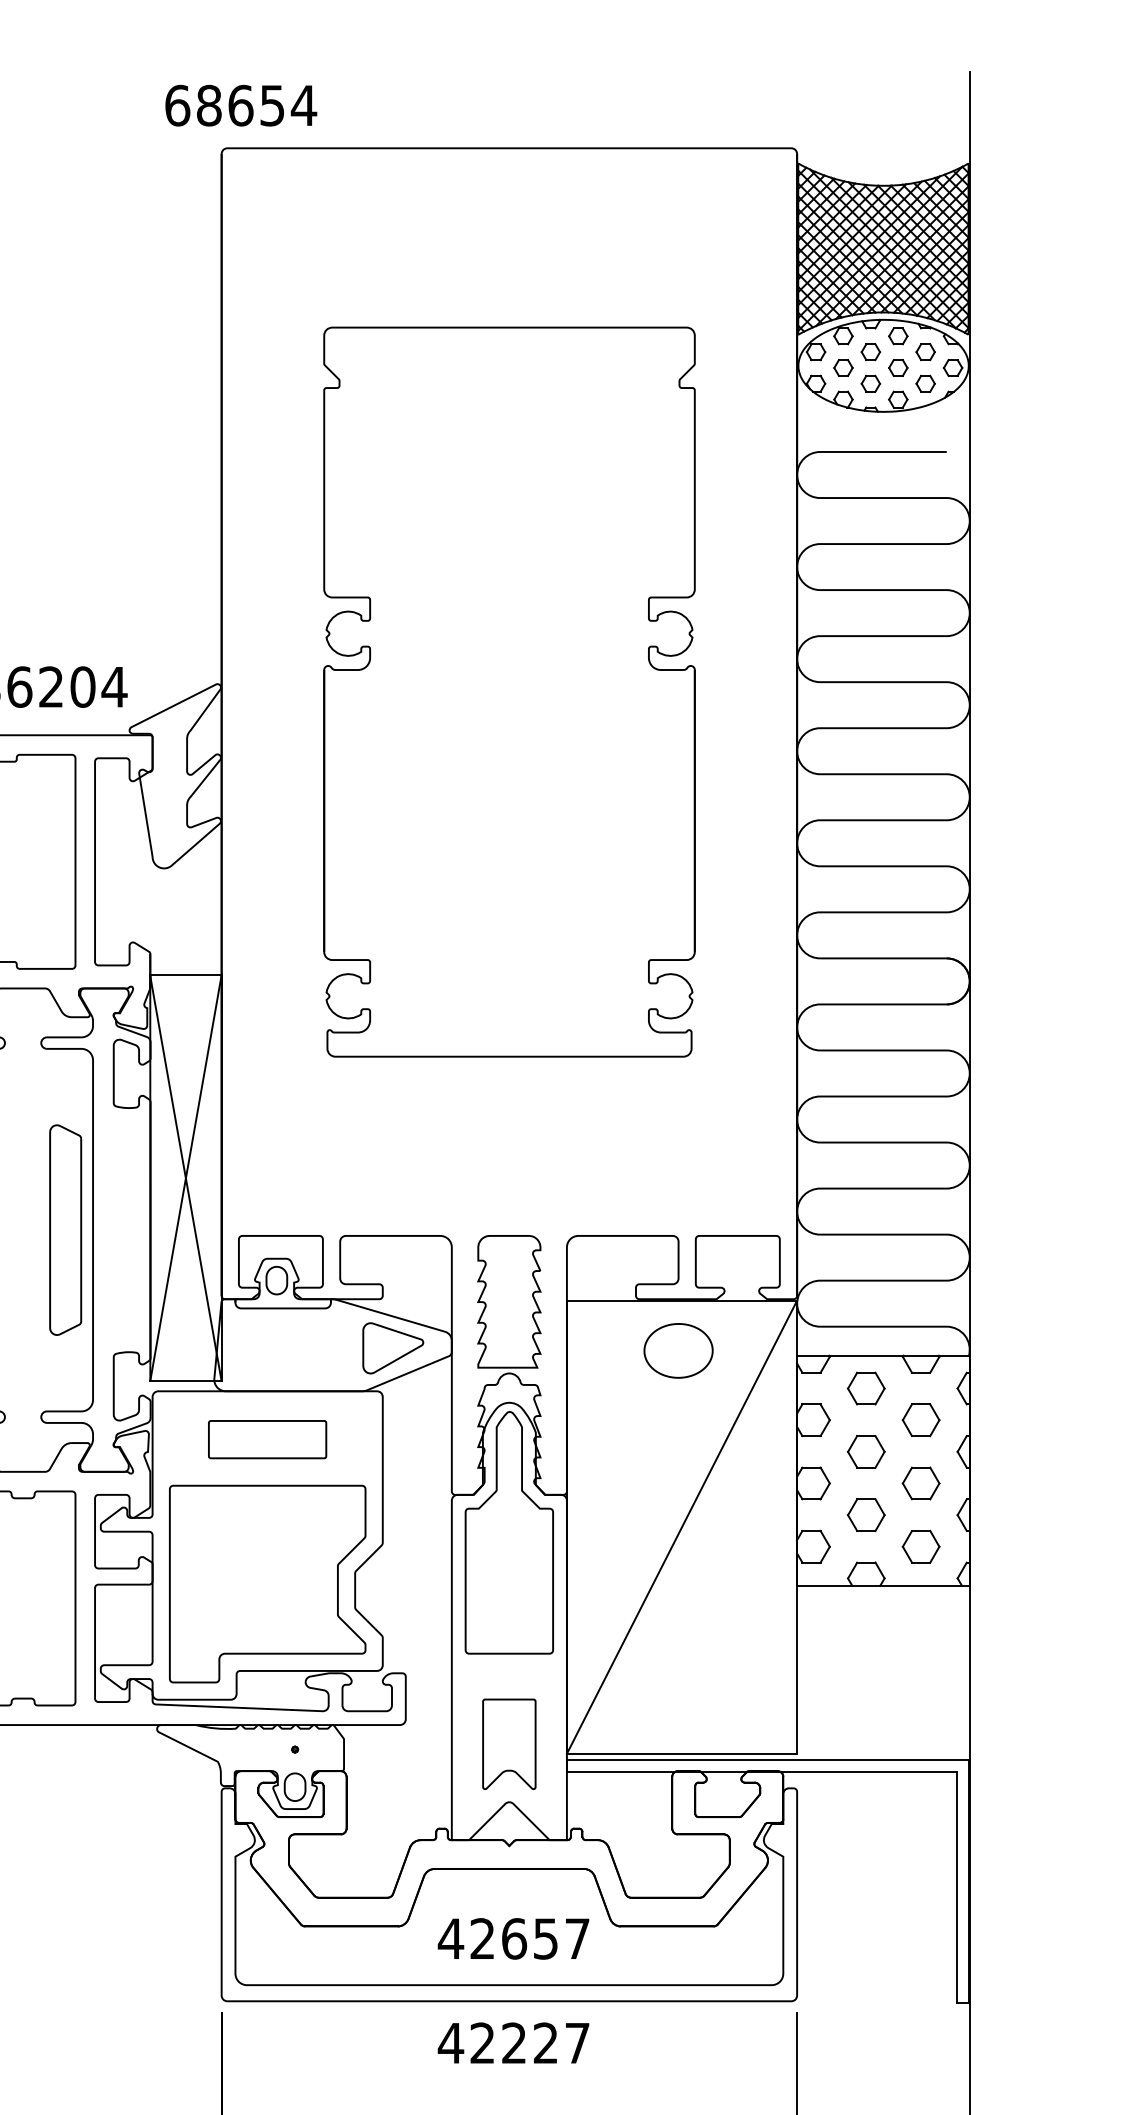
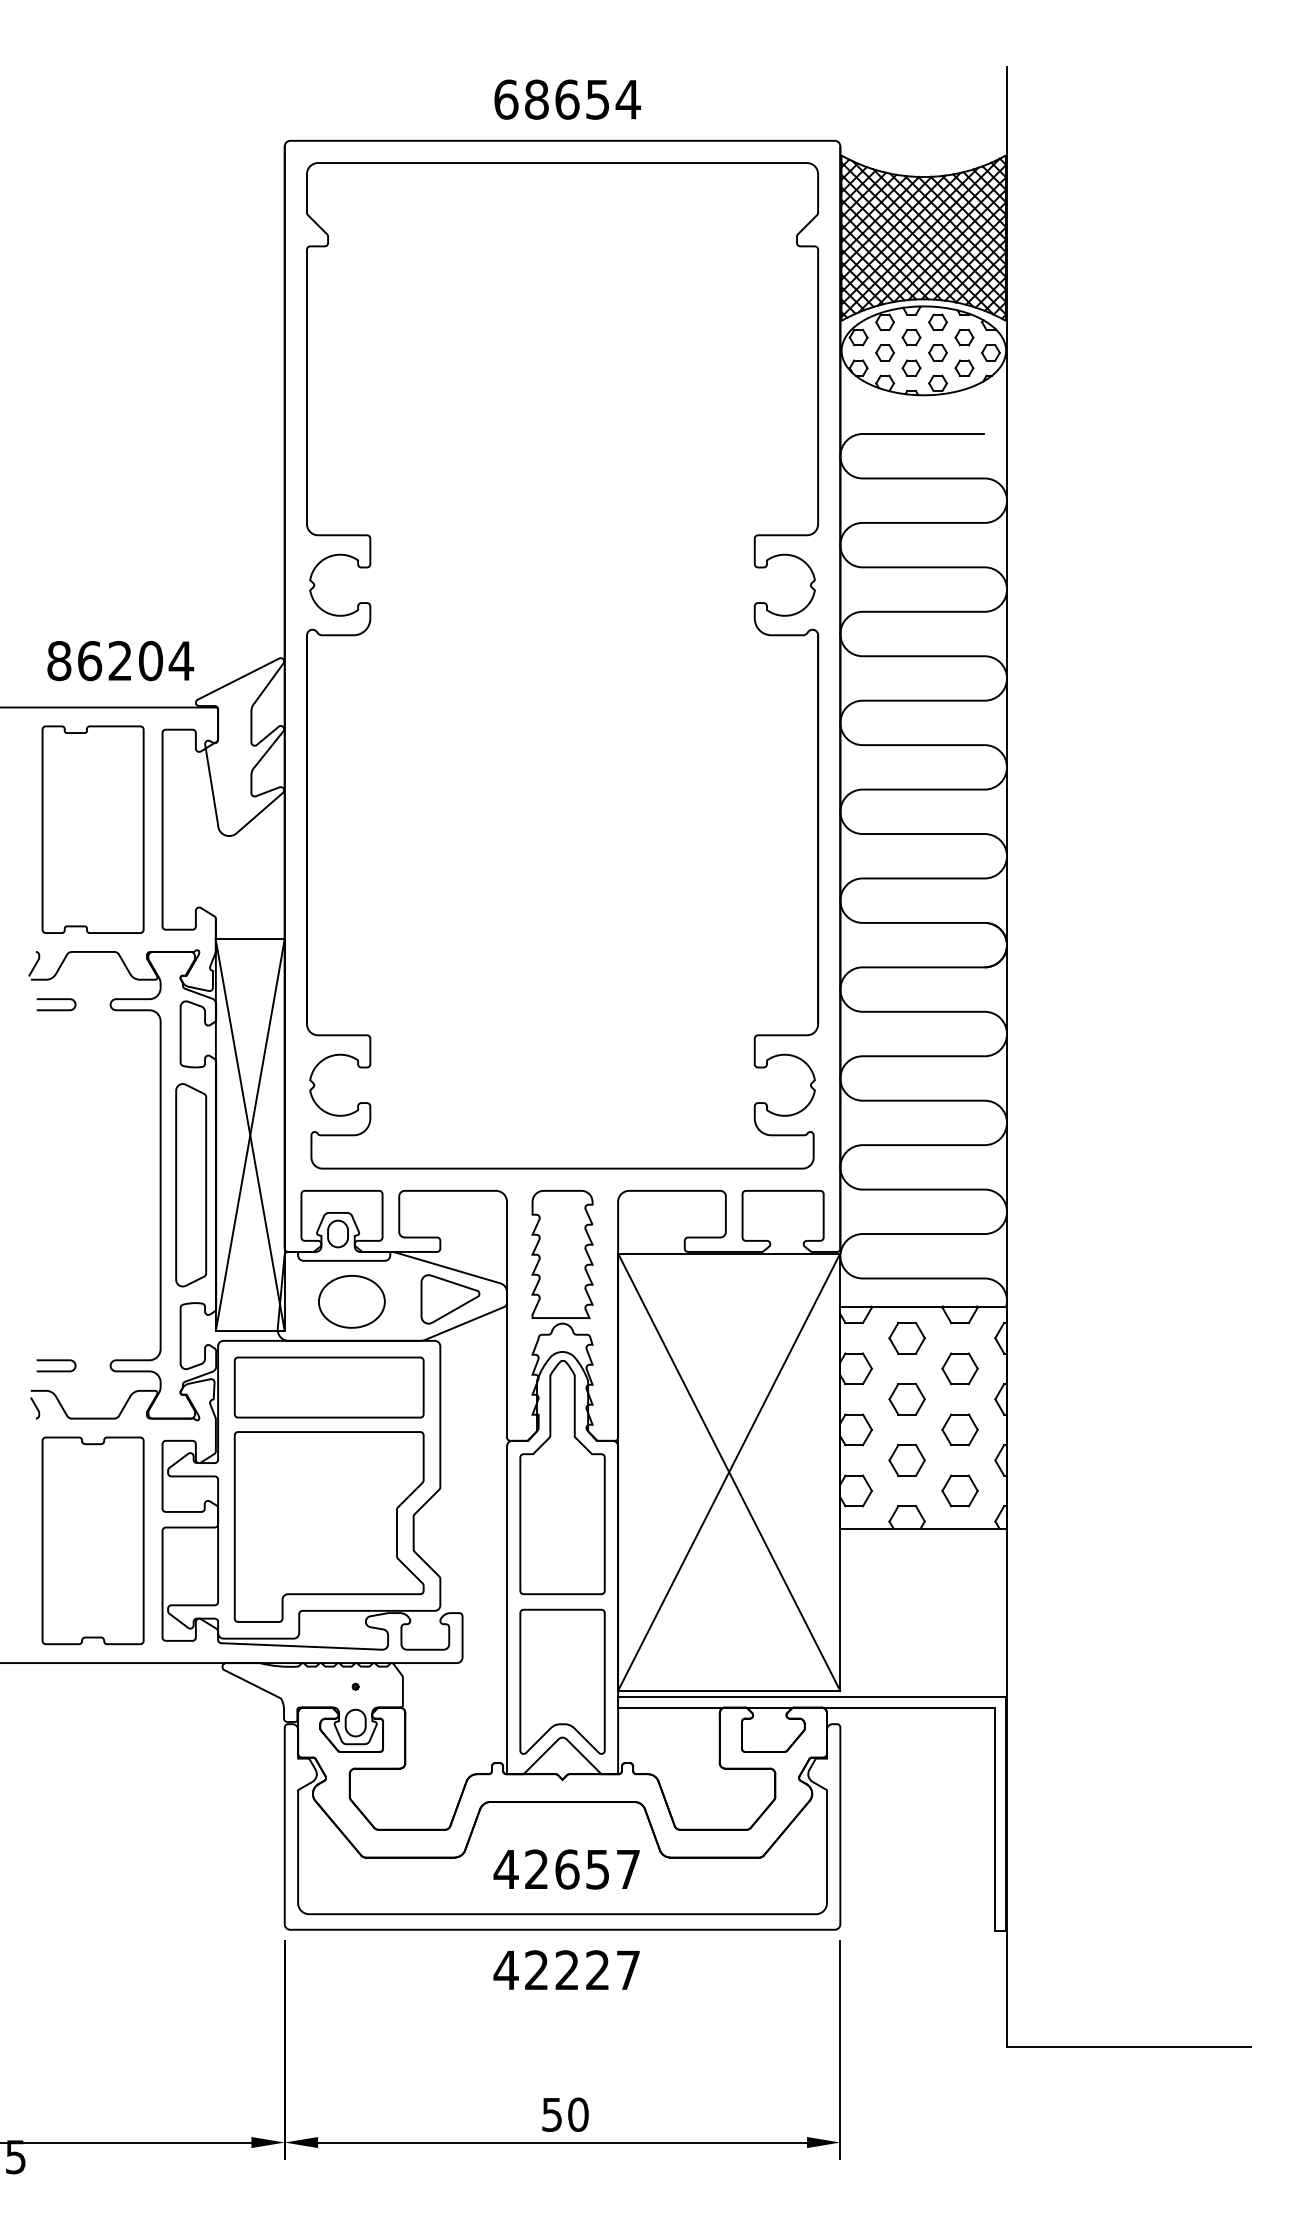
text: (241, 105) -> (567, 99), moved
part: (509, 691) -> (562, 665), size x1.43
part: (65, 1230) -> (191, 1185), moved
part: (678, 1350) -> (351, 1301), moved
part: (266, 1439) -> (328, 1387), size x1.67
line: (682, 1526) -> (729, 1471), added
part: (509, 1744) -> (562, 1681), size x1.67

